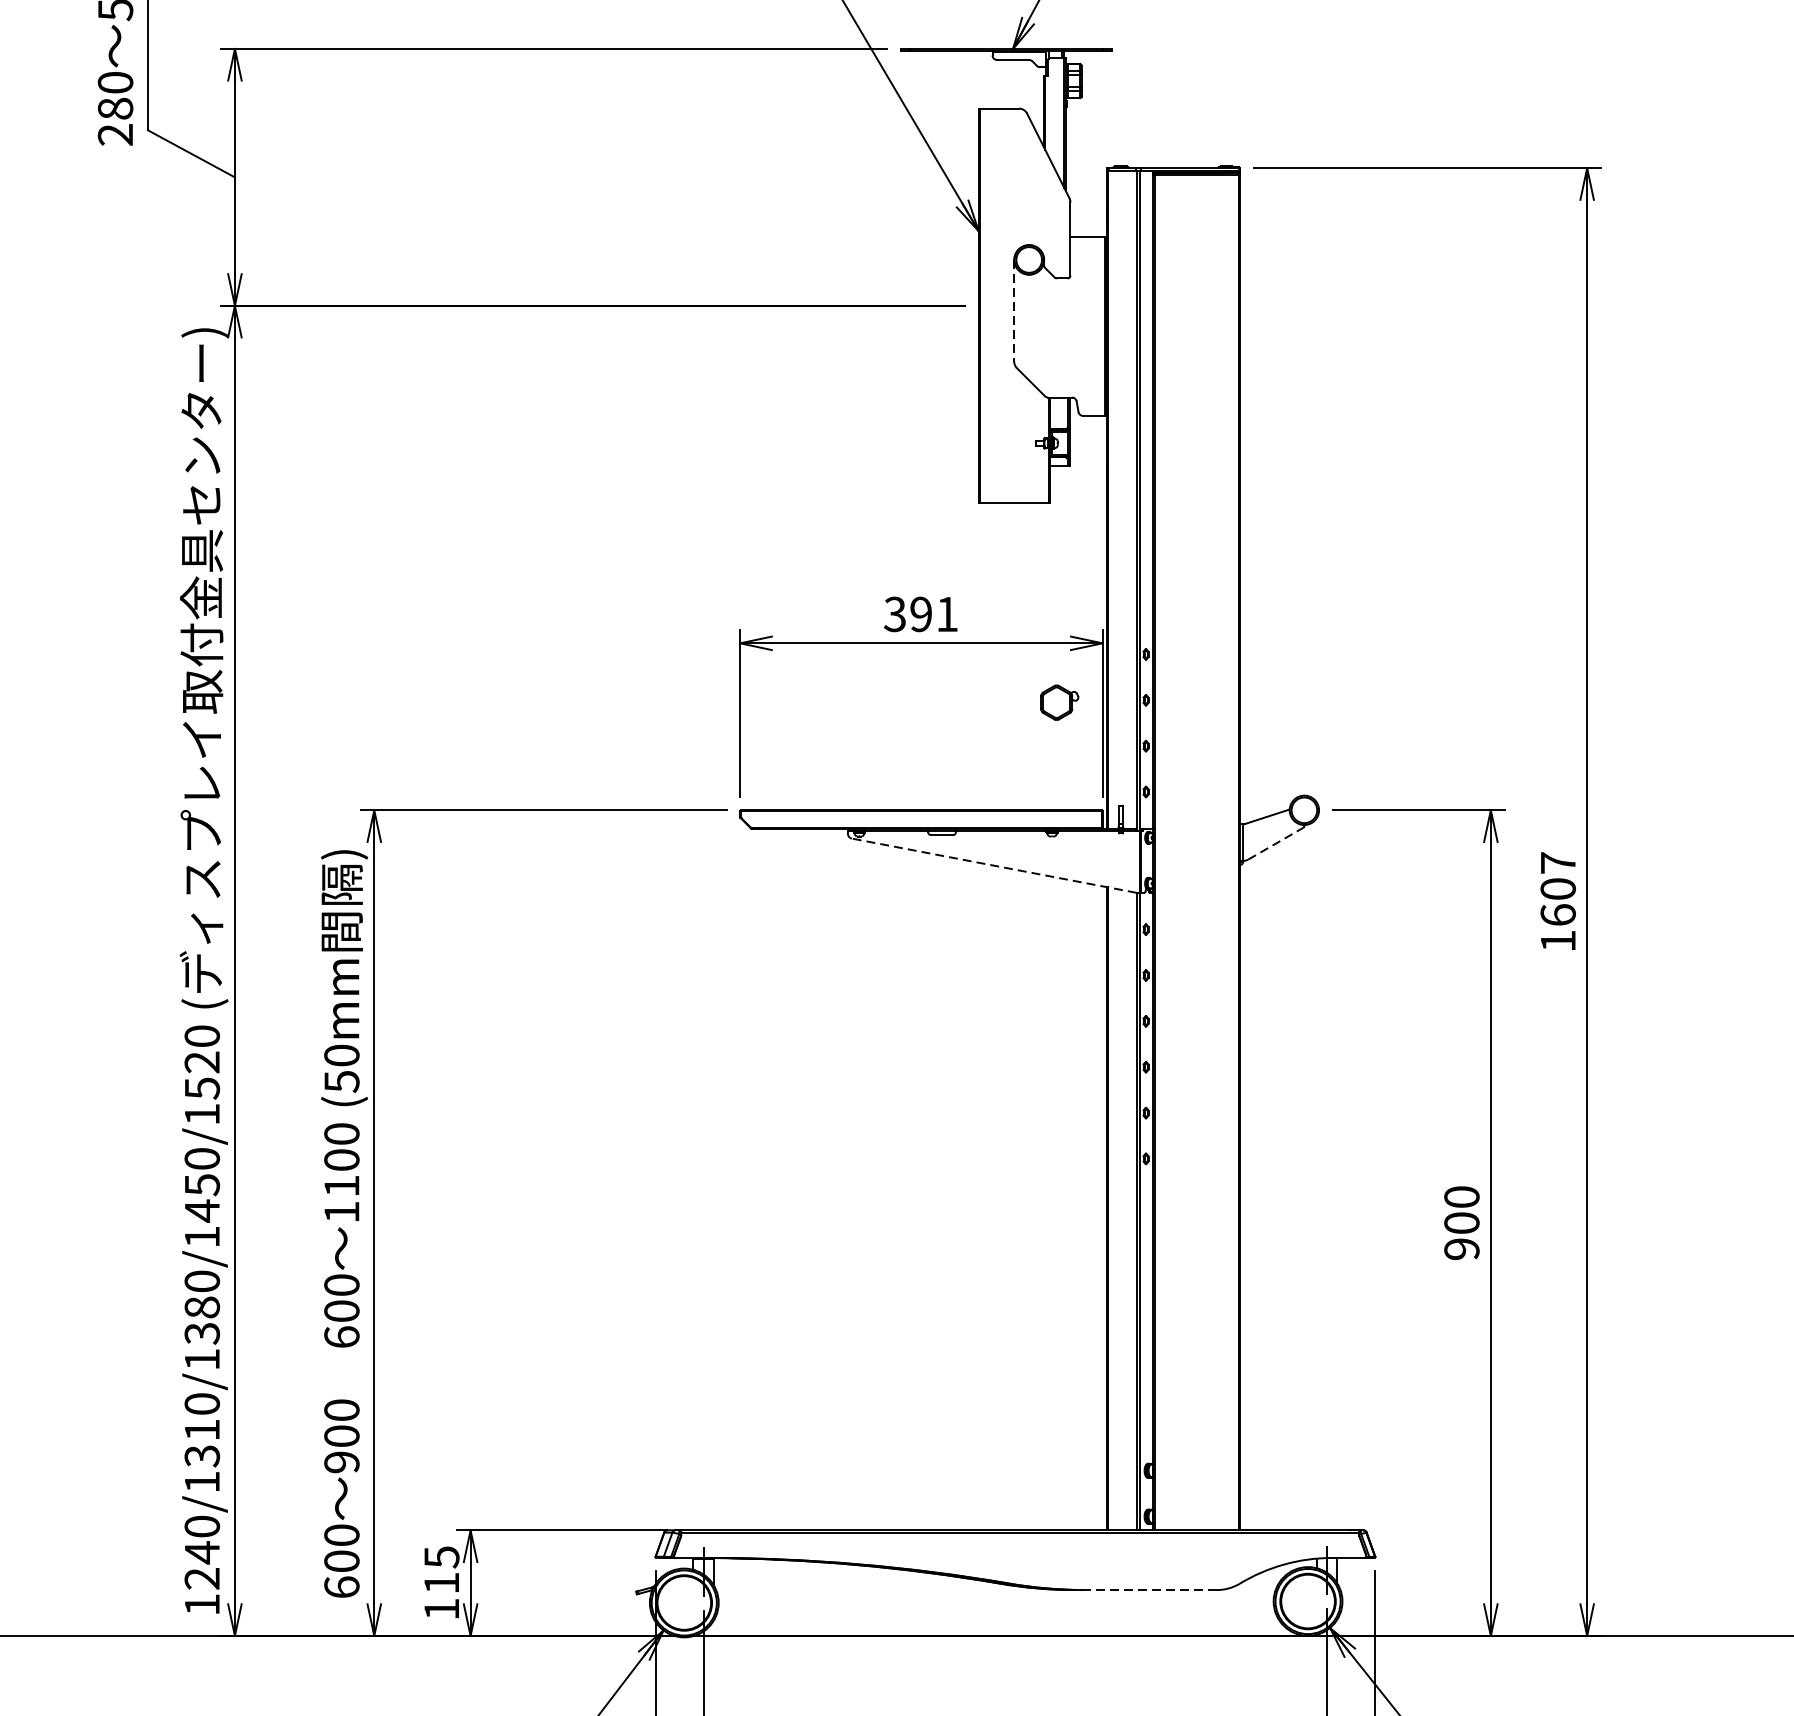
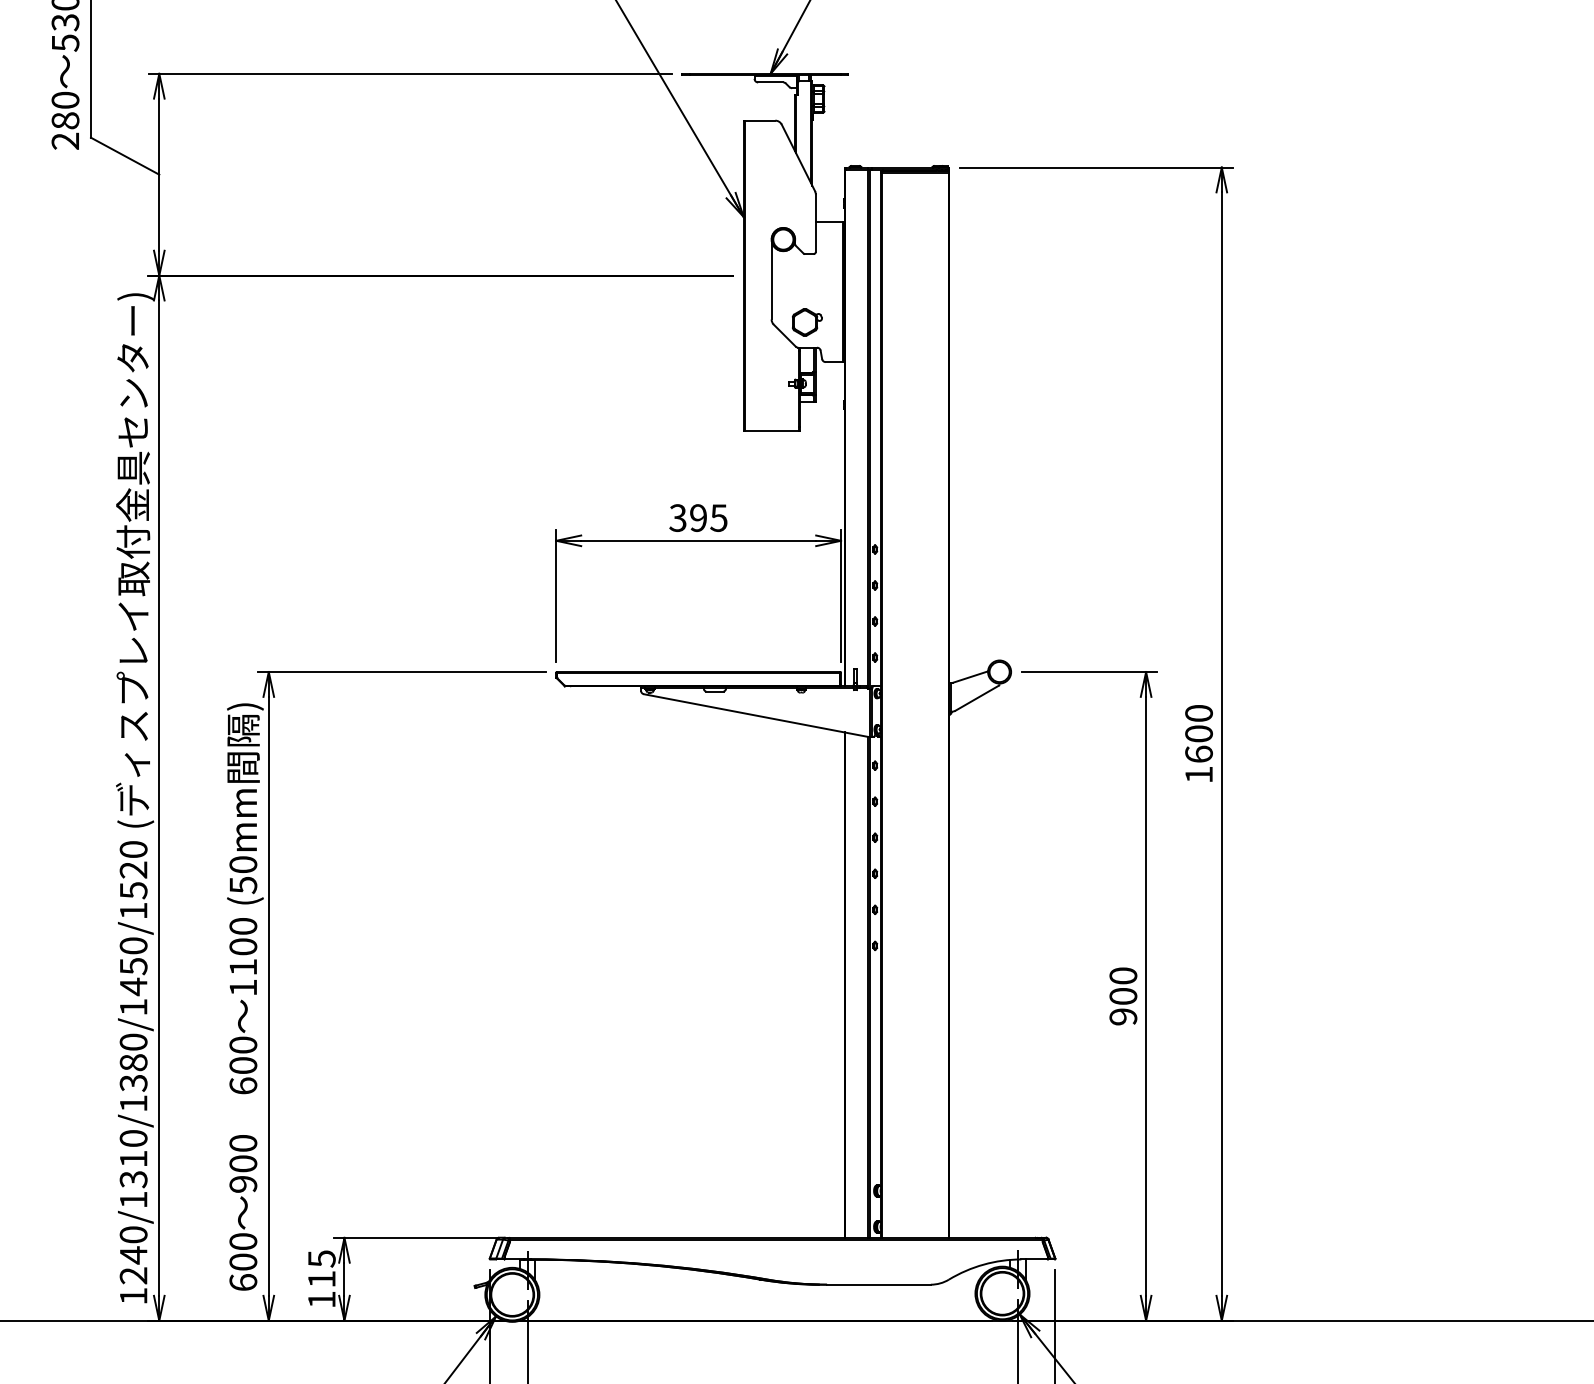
line: (1014, 310) -> (771, 279), dashed -> solid
text: (946, 613) -> (718, 517), 391 -> 395
part: (1059, 702) -> (807, 322), moved
line: (1276, 842) -> (977, 697), dashed -> solid
text: (1557, 863) -> (1198, 713), 1607 -> 1600
line: (993, 865) -> (755, 715), dashed -> solid
line: (1151, 1589) -> (879, 1284), dashed -> solid

